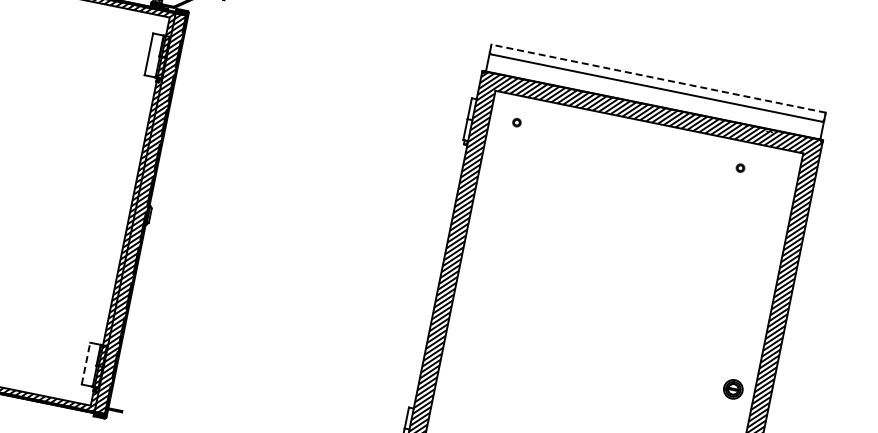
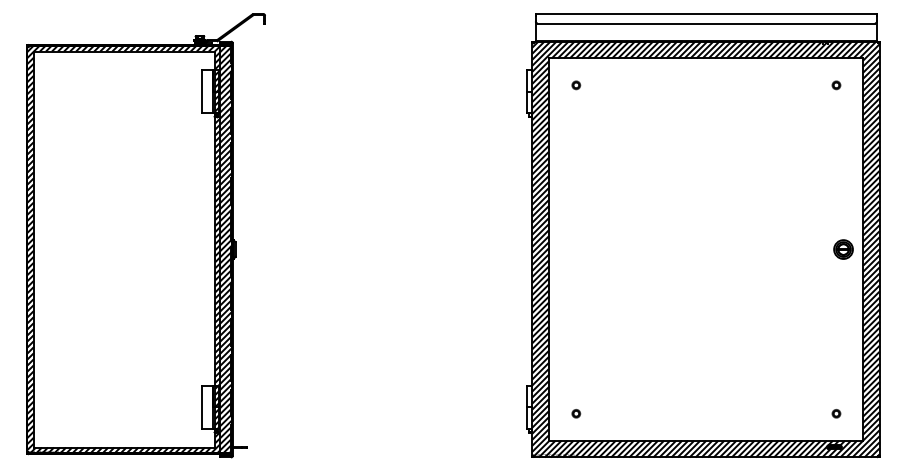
line: (658, 79) -> (706, 14), dashed -> solid
part: (740, 168) -> (836, 85), moved
line: (86, 362) -> (202, 406), dashed -> solid
part: (733, 389) -> (843, 249), moved

